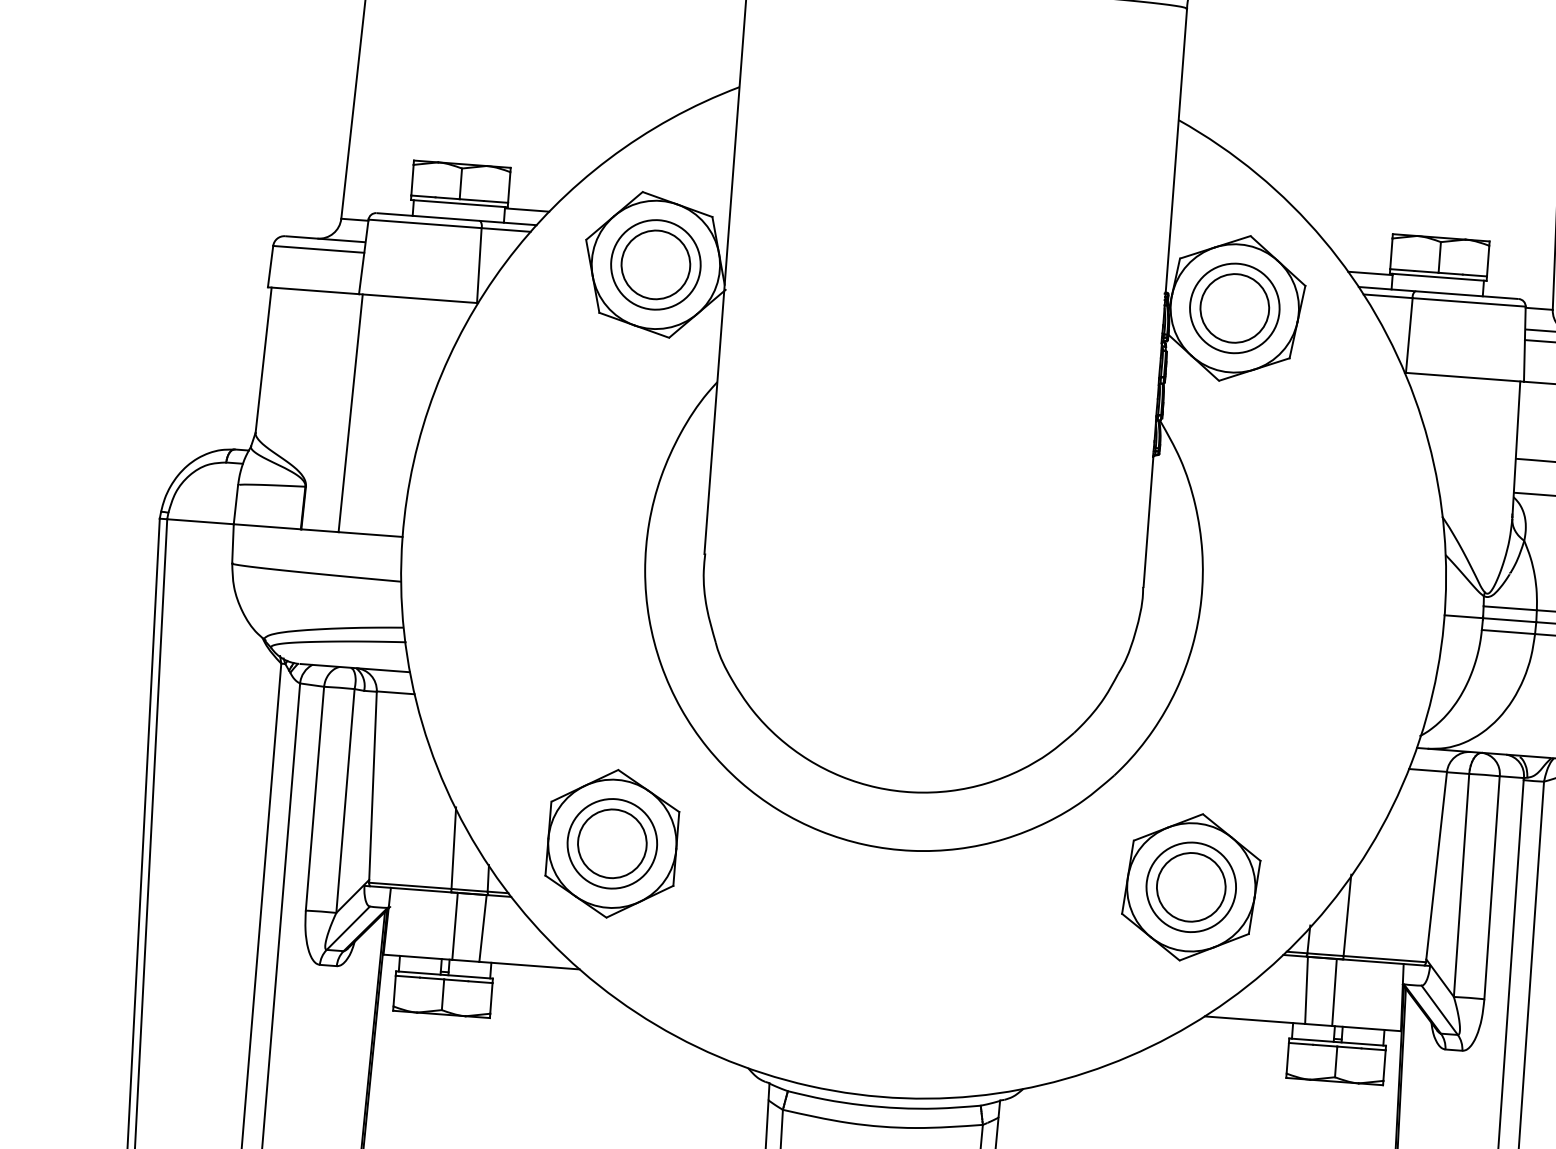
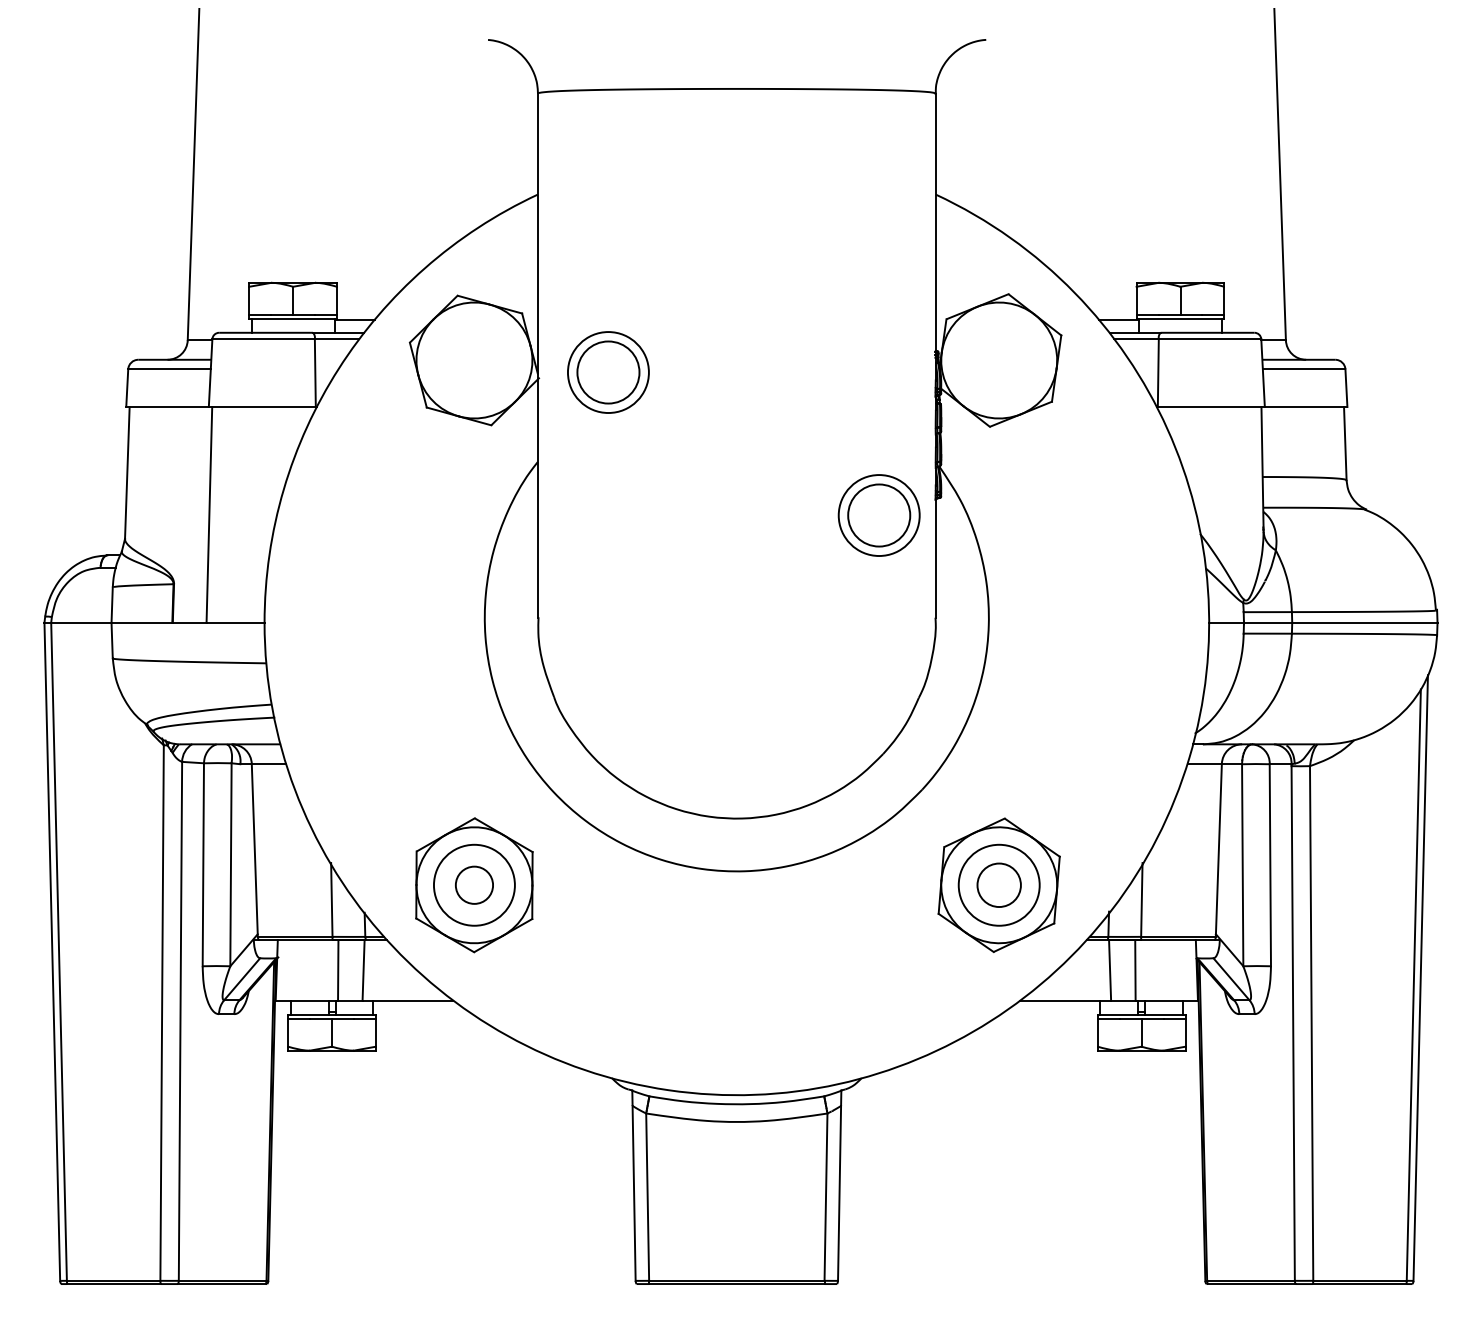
part: (655, 264) -> (608, 372), moved
part: (1234, 308) -> (878, 515), moved
circle: (612, 844) -> (474, 885), size x0.6
circle: (1191, 887) -> (999, 885), size x0.7

